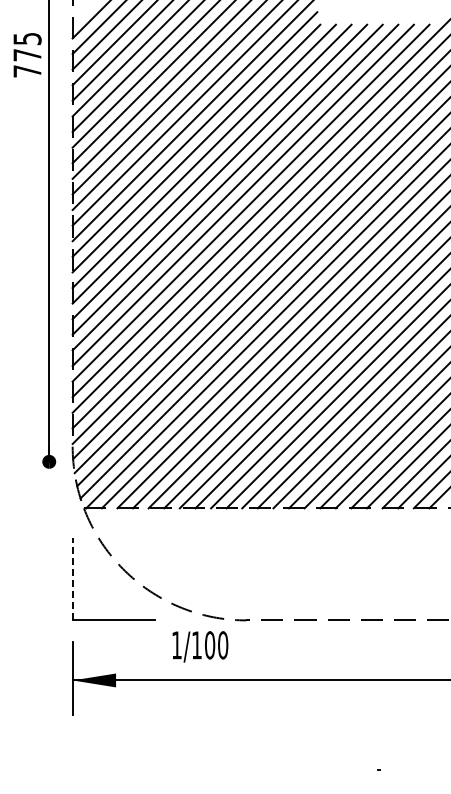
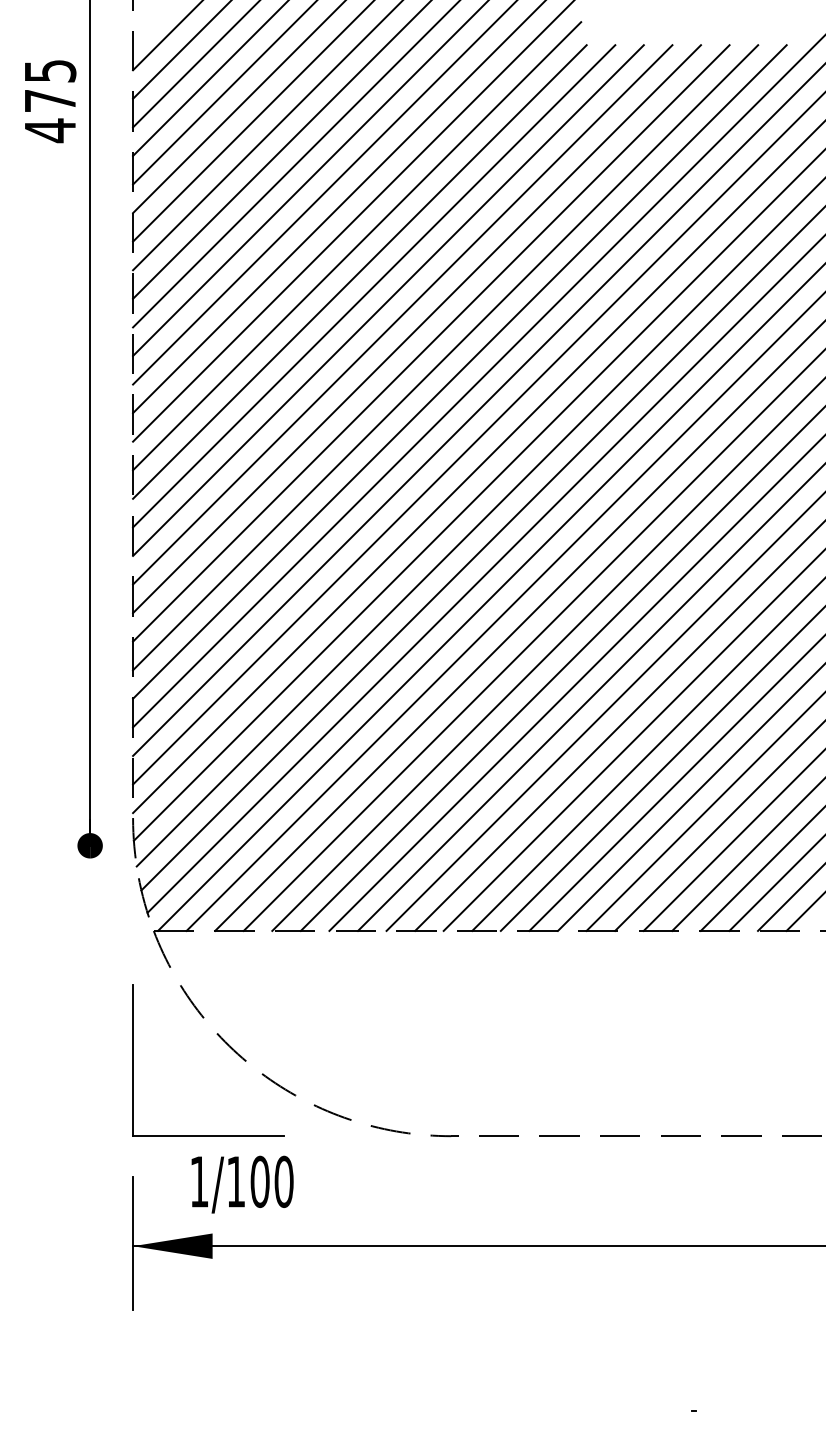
text: (27, 71) -> (50, 130), 775 -> 475
line: (72, 578) -> (132, 1059), dashed -> solid
text: (200, 646) -> (242, 1184), moved

